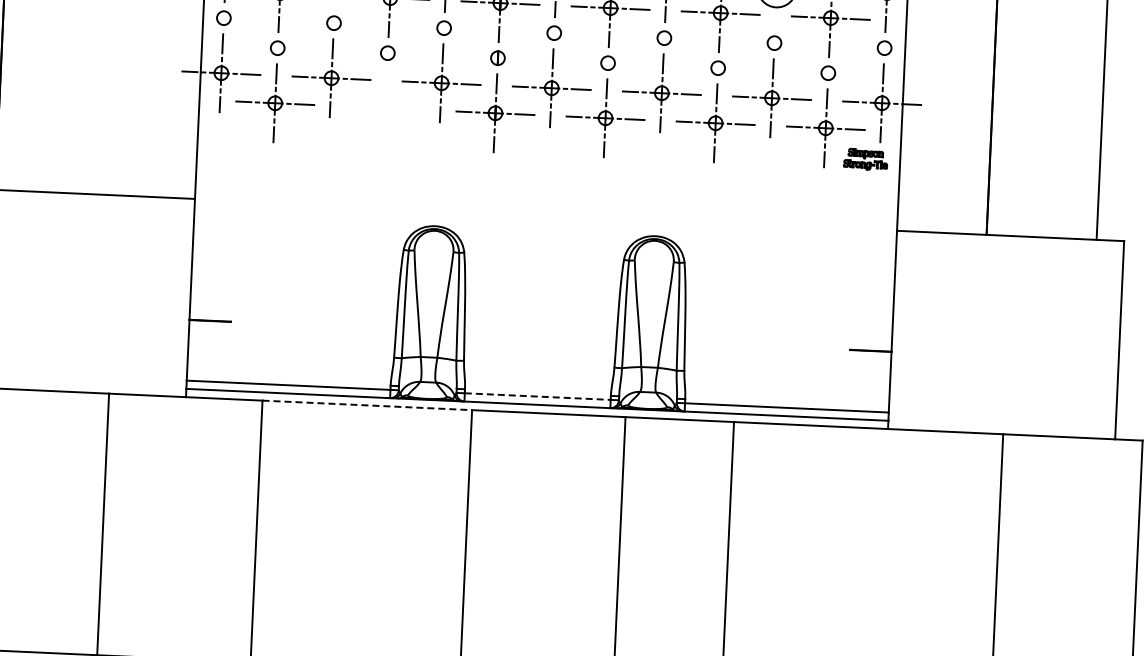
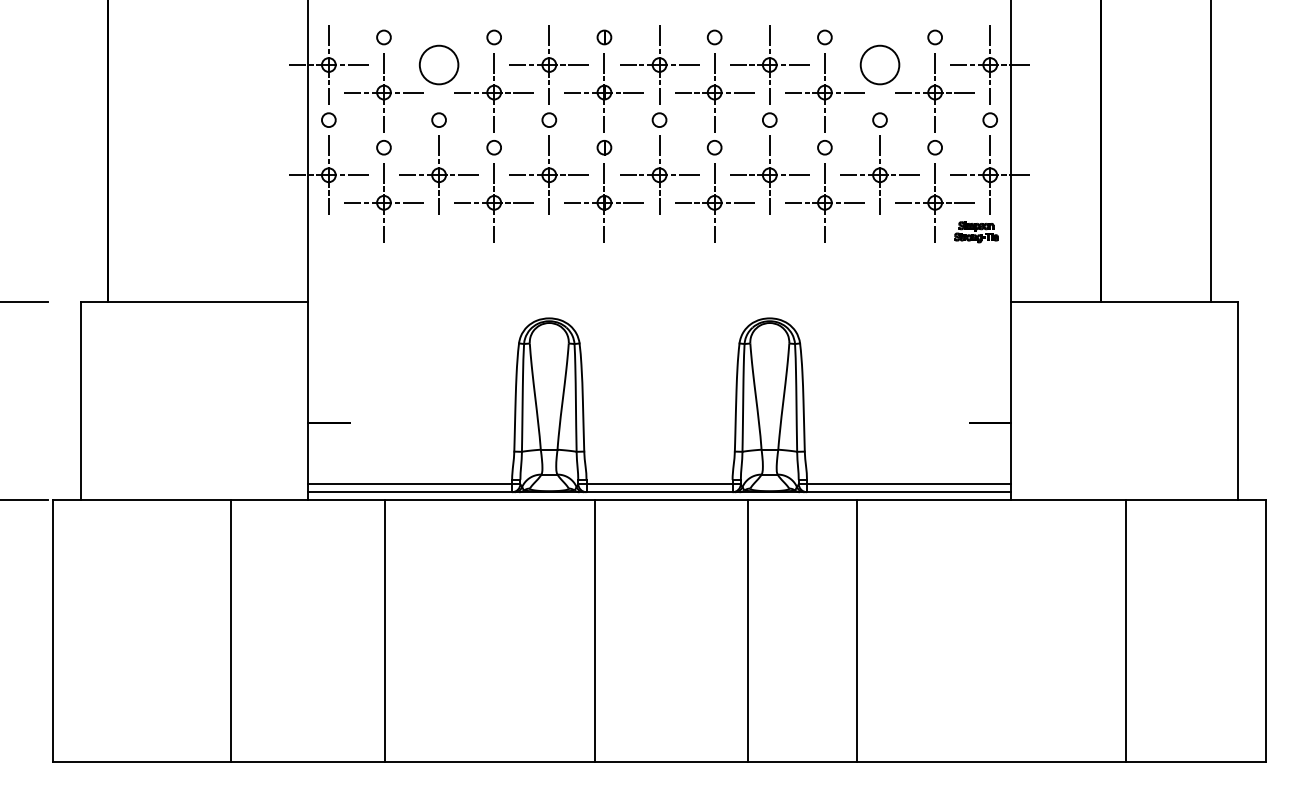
part: (384, 107) -> (493, 202), added
line: (538, 396) -> (660, 483), dashed -> solid
line: (367, 405) -> (489, 500), dashed -> solid

